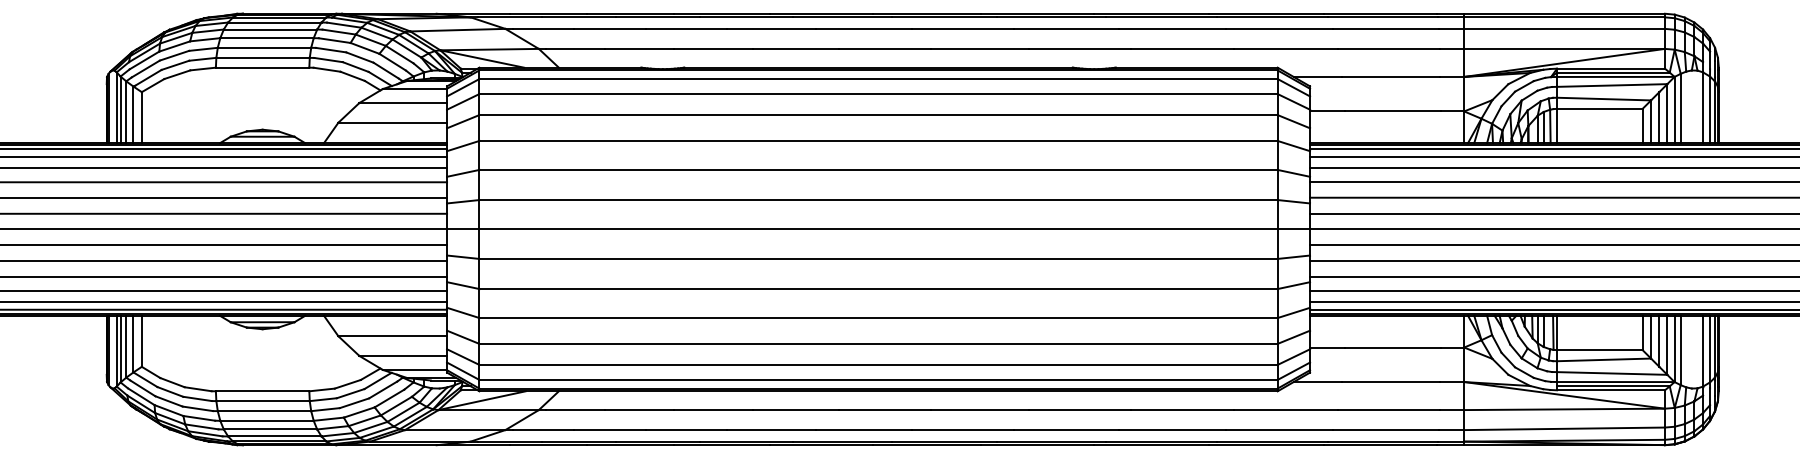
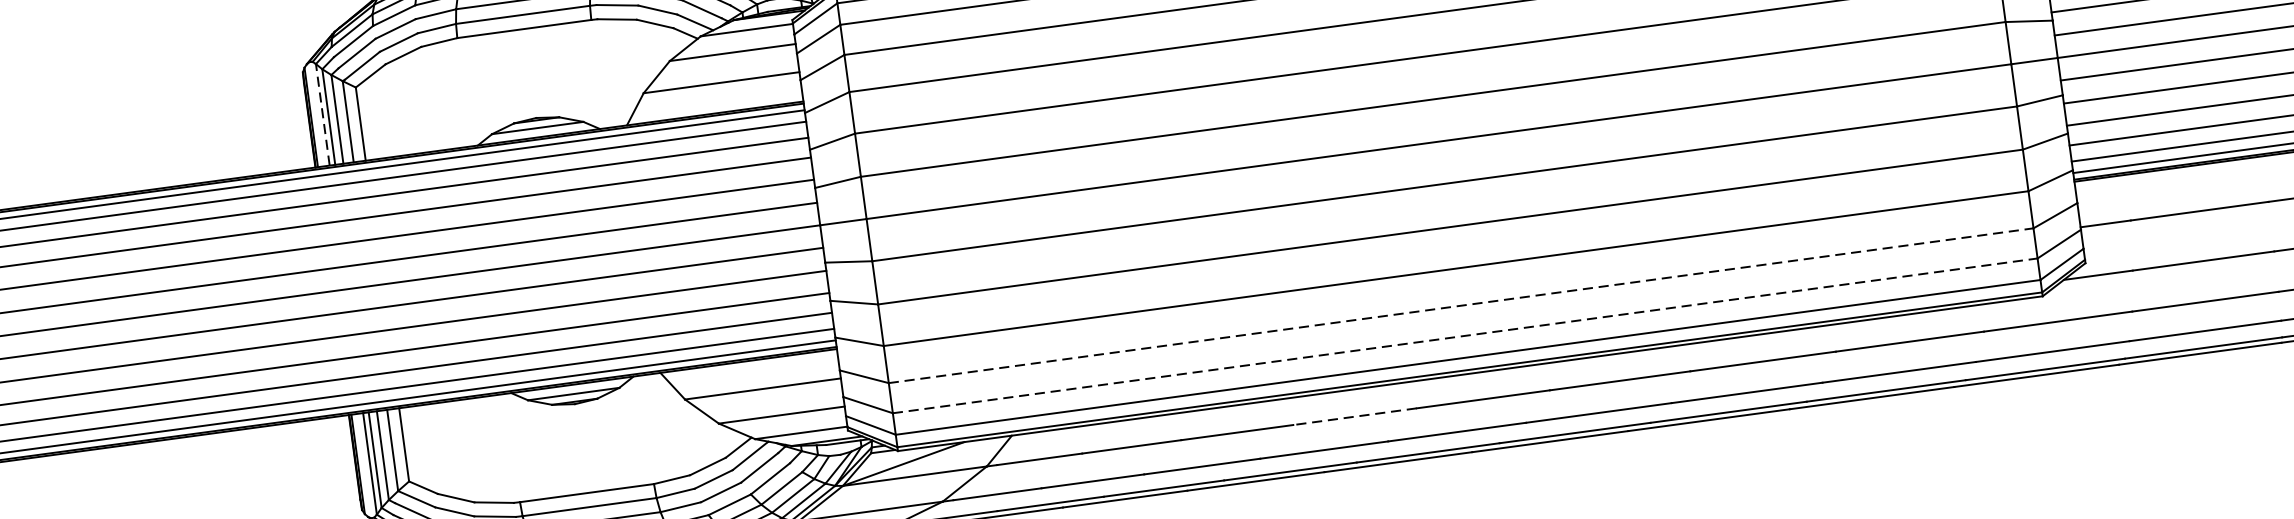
line: (116, 107) -> (322, 114), solid -> dashed
line: (879, 343) -> (1462, 304), solid -> dashed
line: (879, 364) -> (1466, 335), solid -> dashed
line: (795, 410) -> (1354, 417), solid -> dashed

